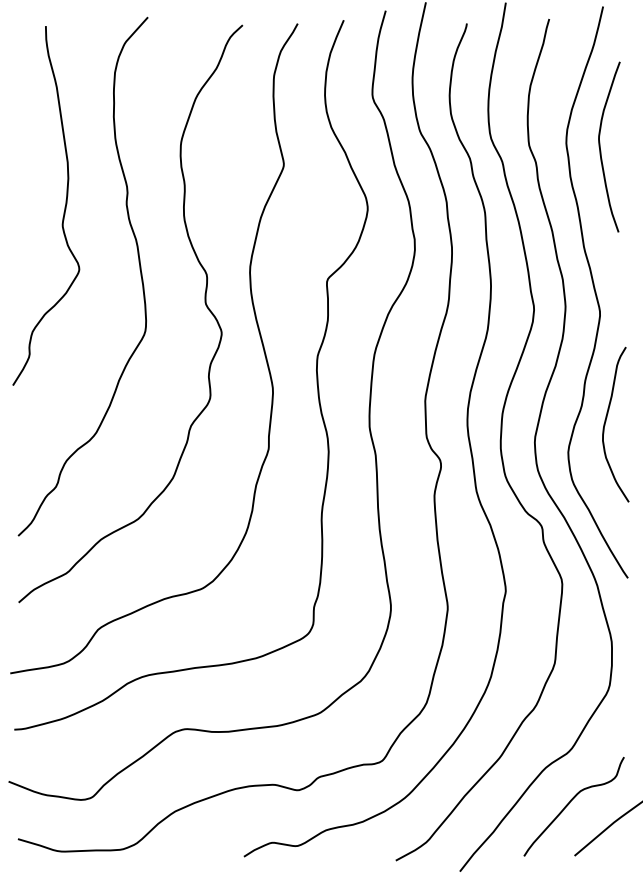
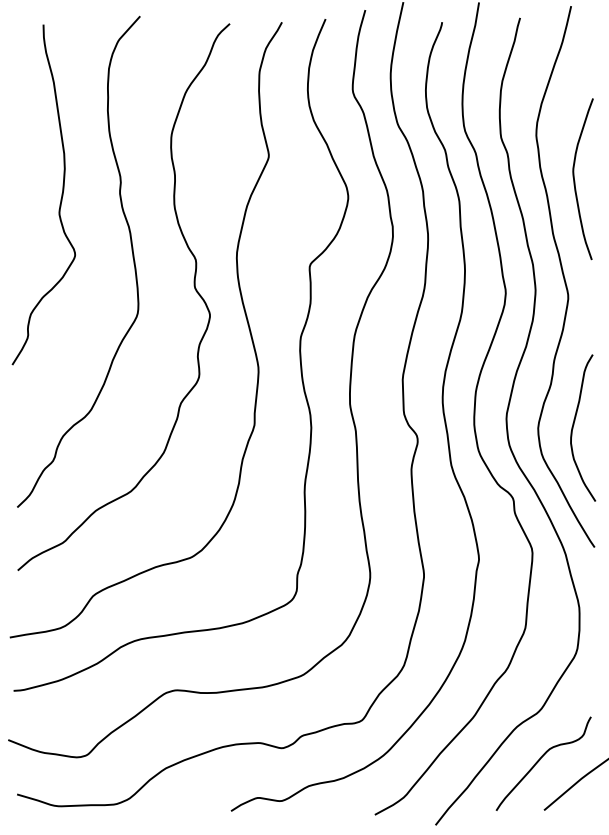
curve: (601, 148) -> (575, 180), moved
curve: (606, 421) -> (574, 425), moved

